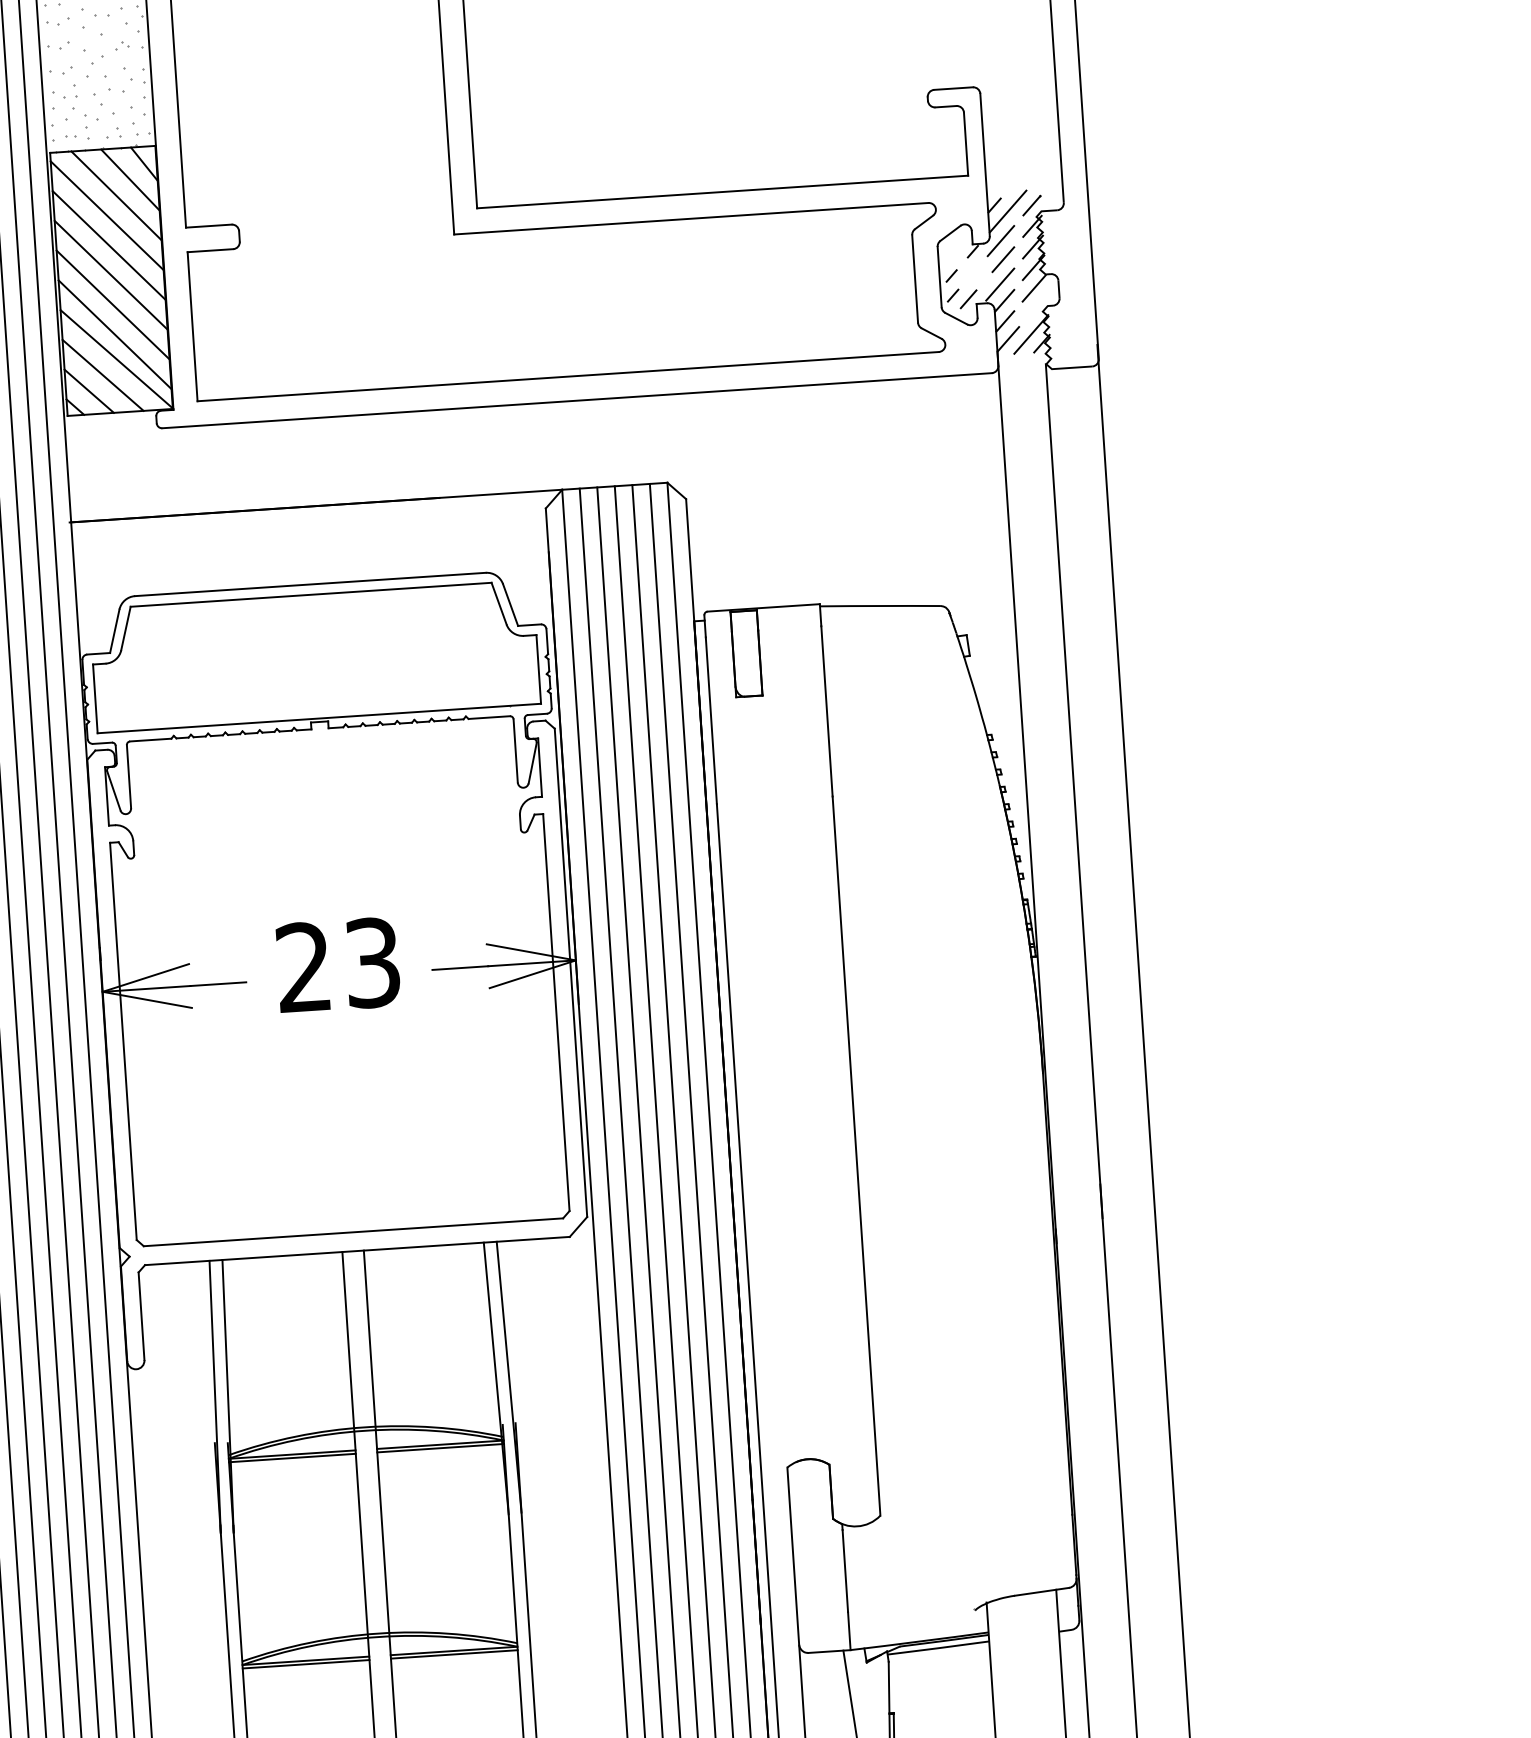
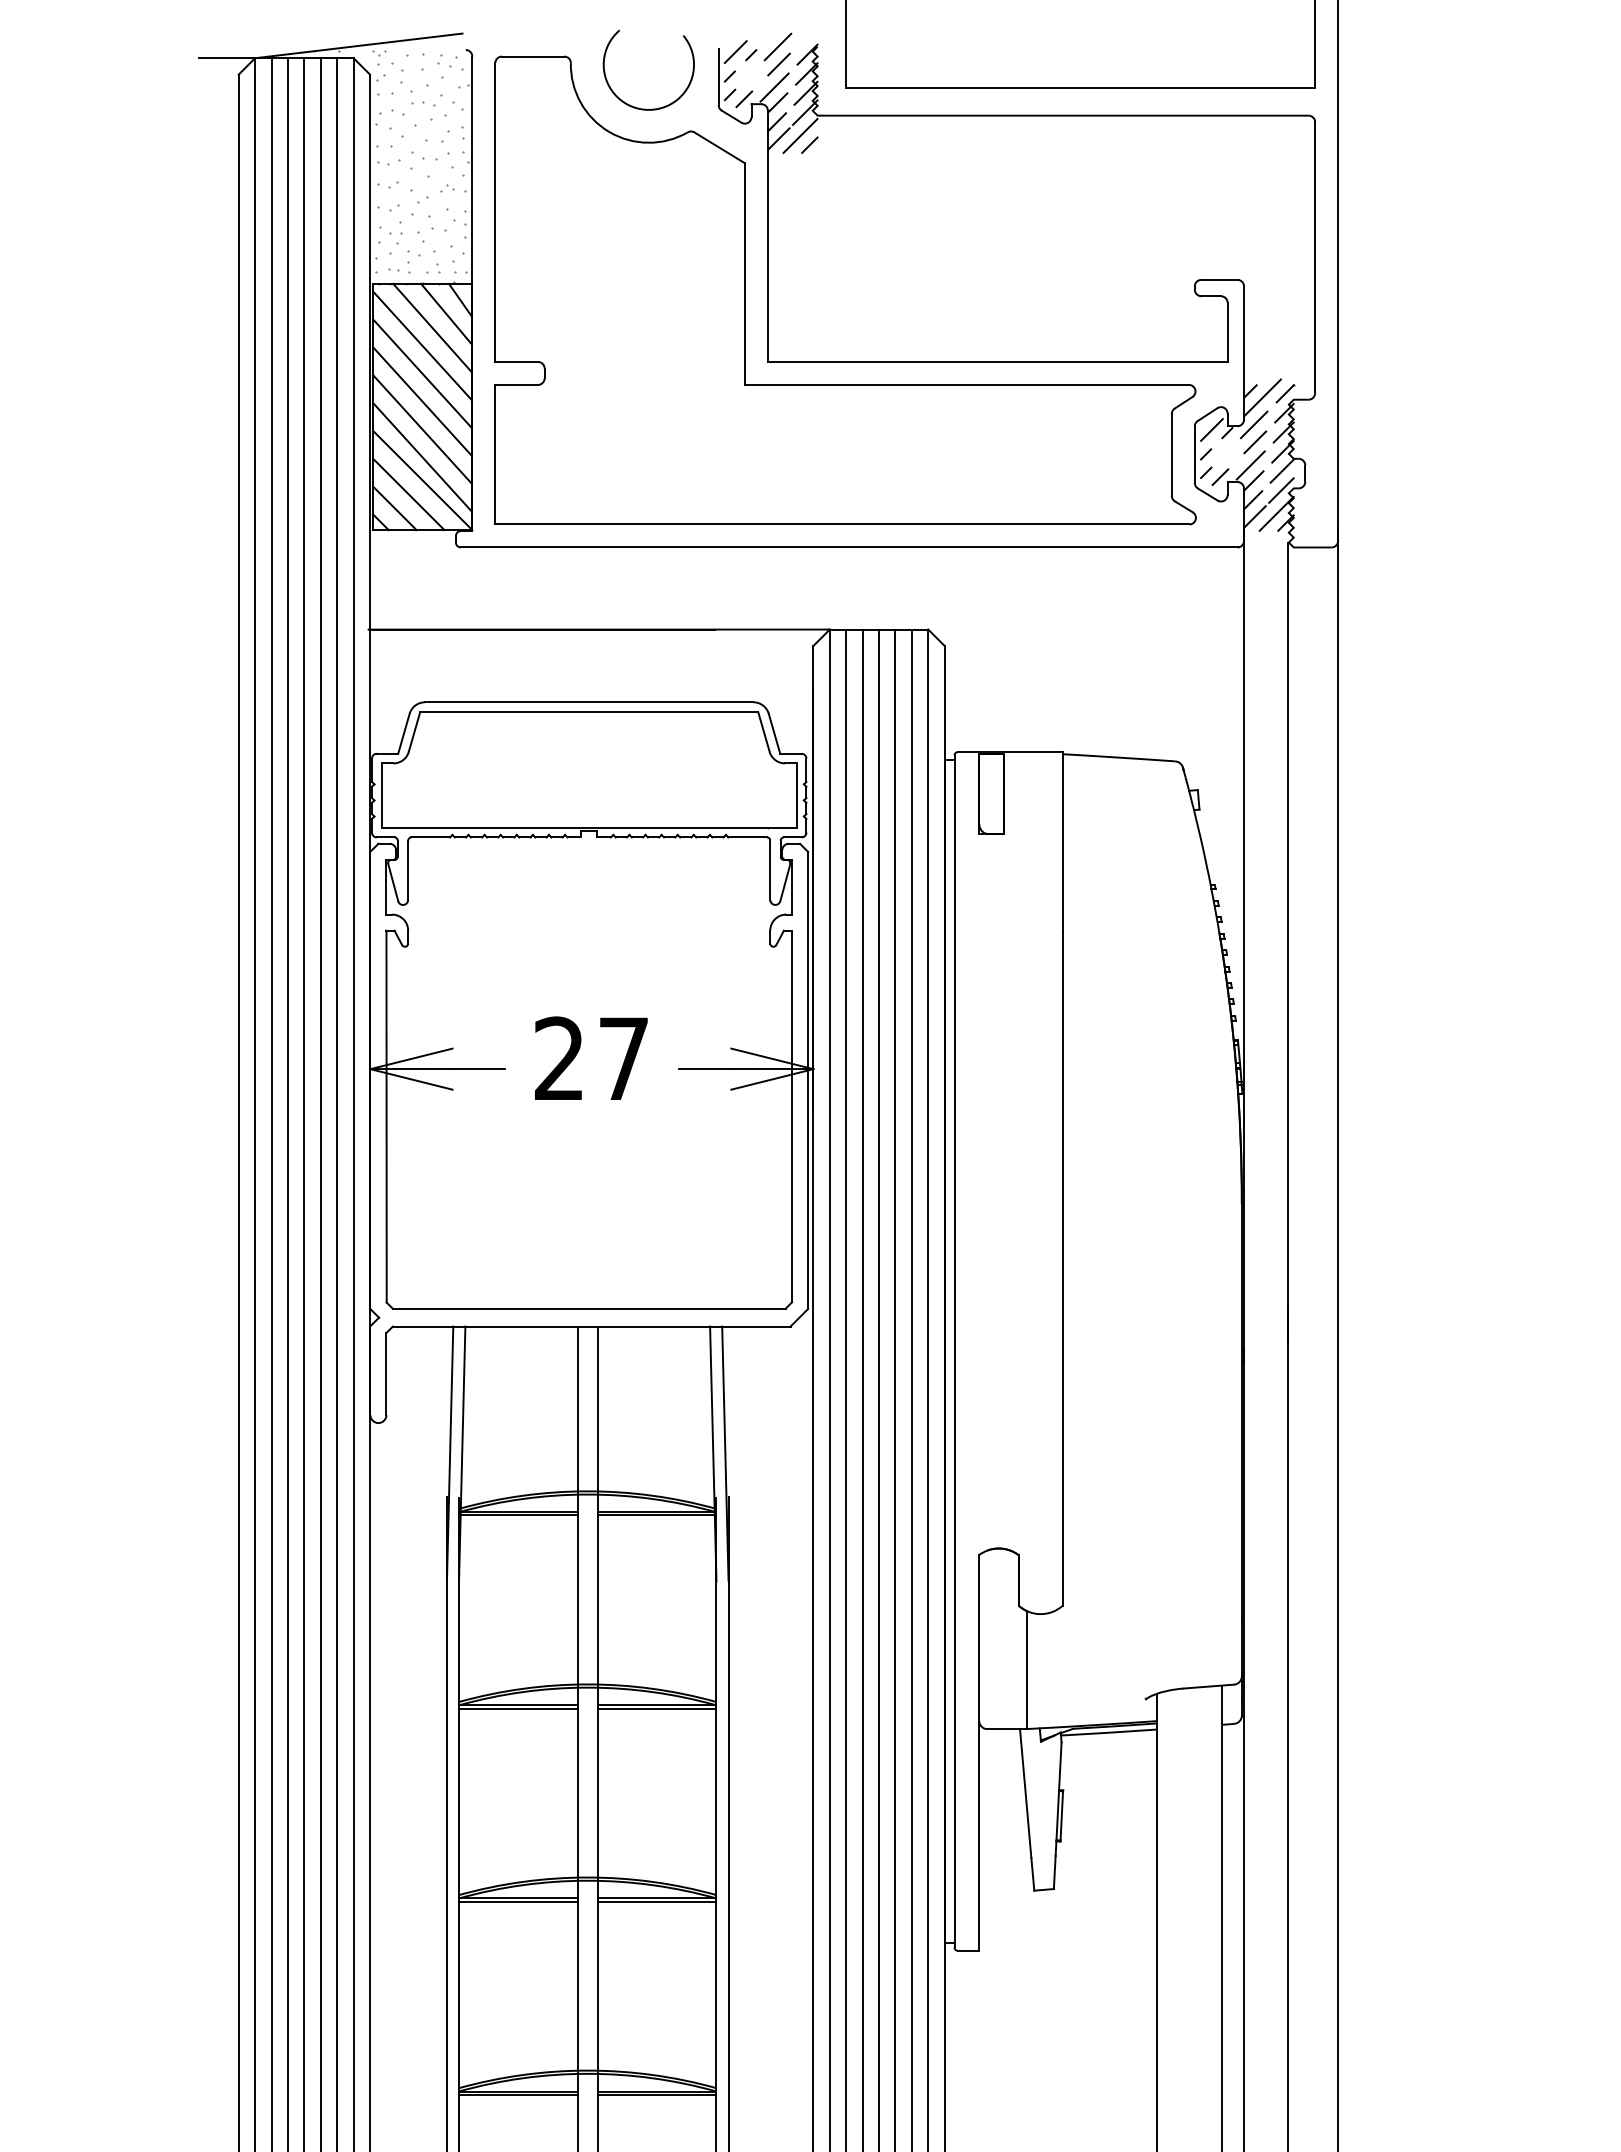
line: (955, 248) -> (1211, 429), added
line: (1034, 309) -> (1281, 490), added
text: (372, 962) -> (623, 1058), 23 -> 27

